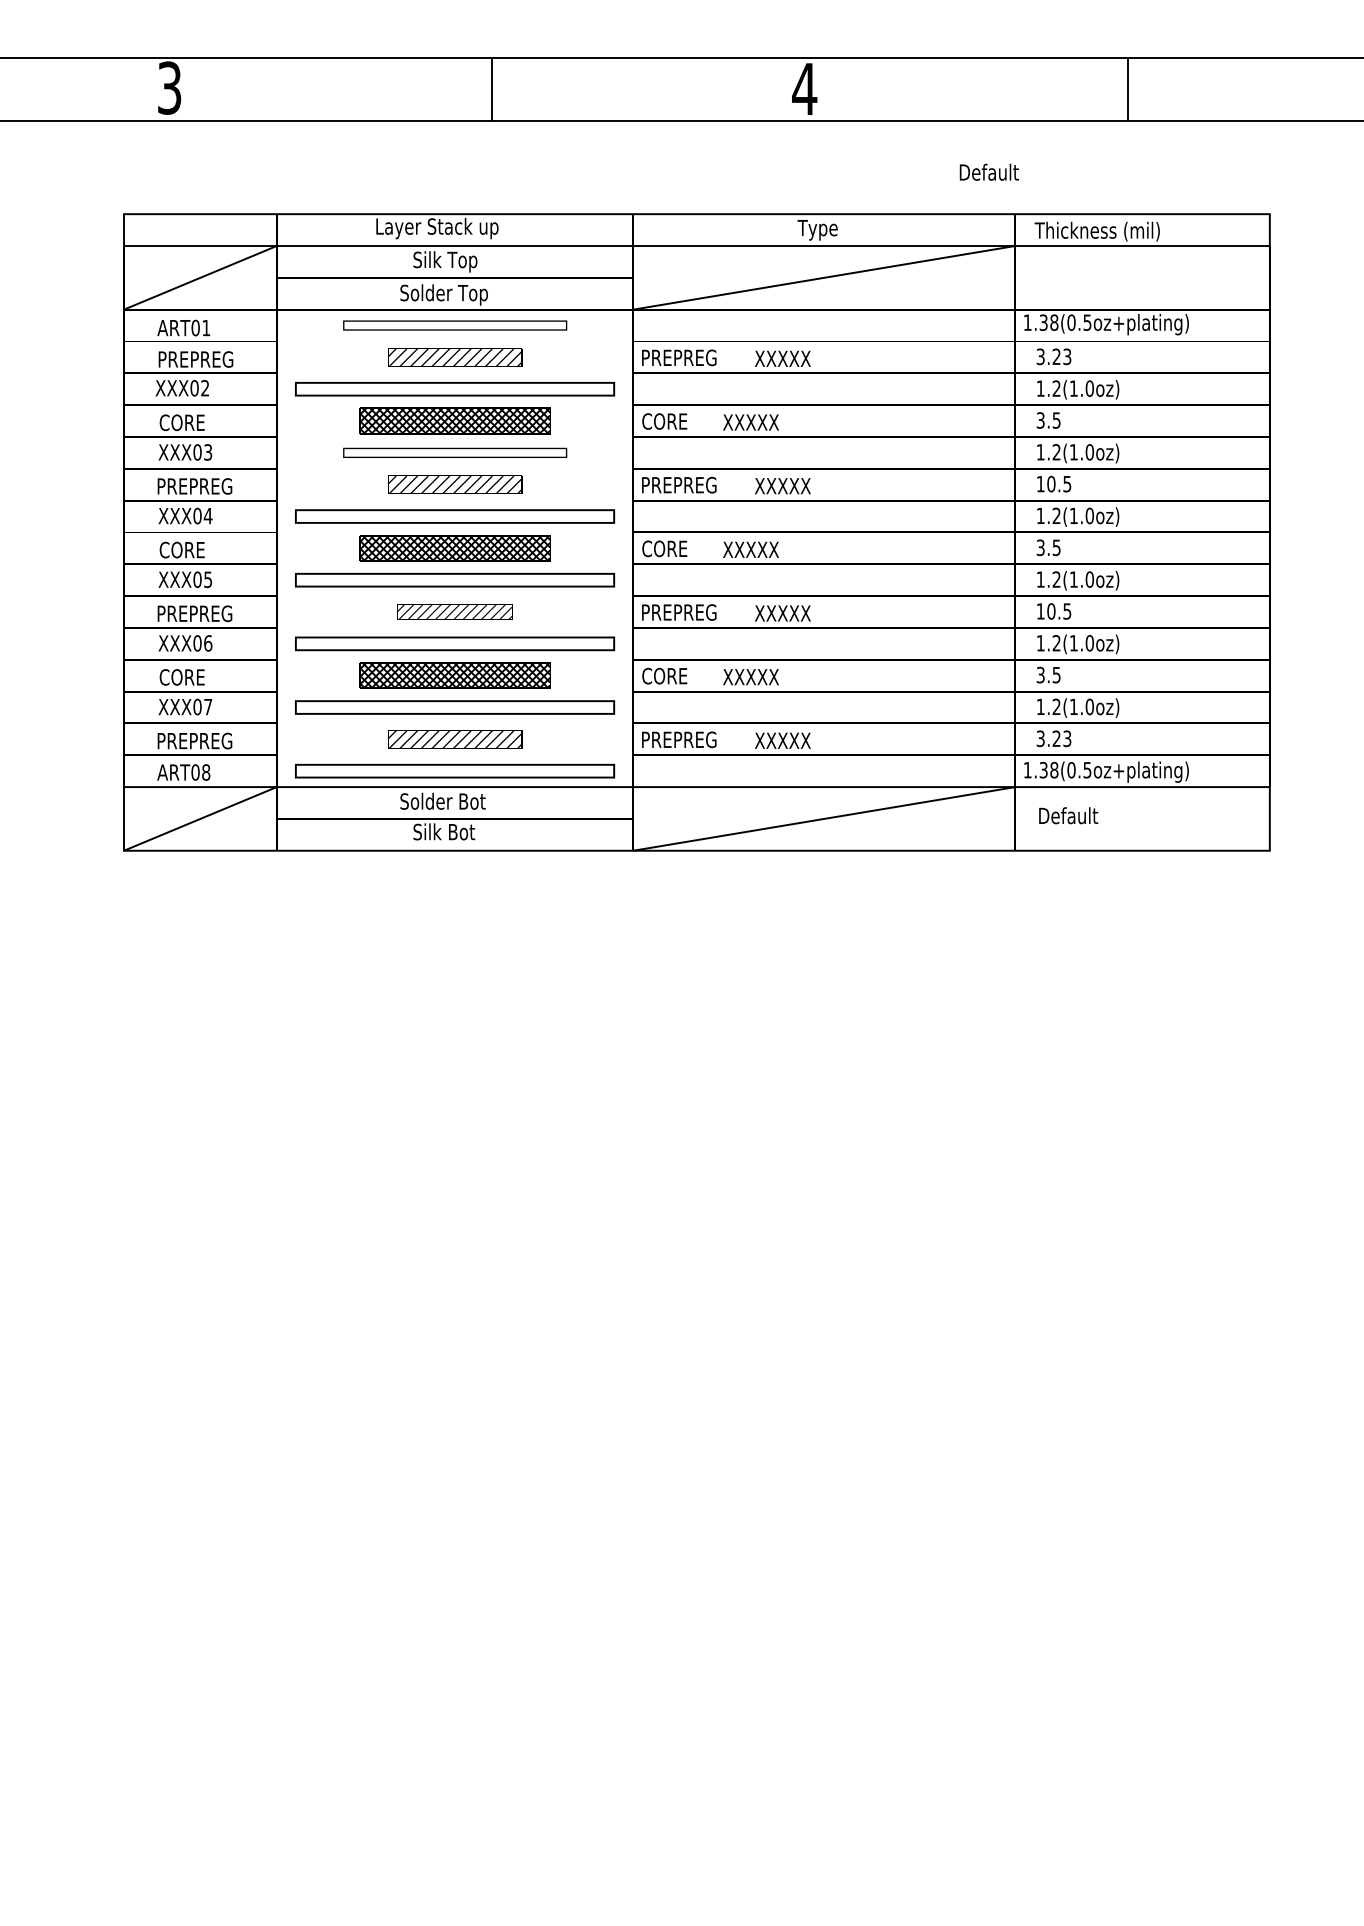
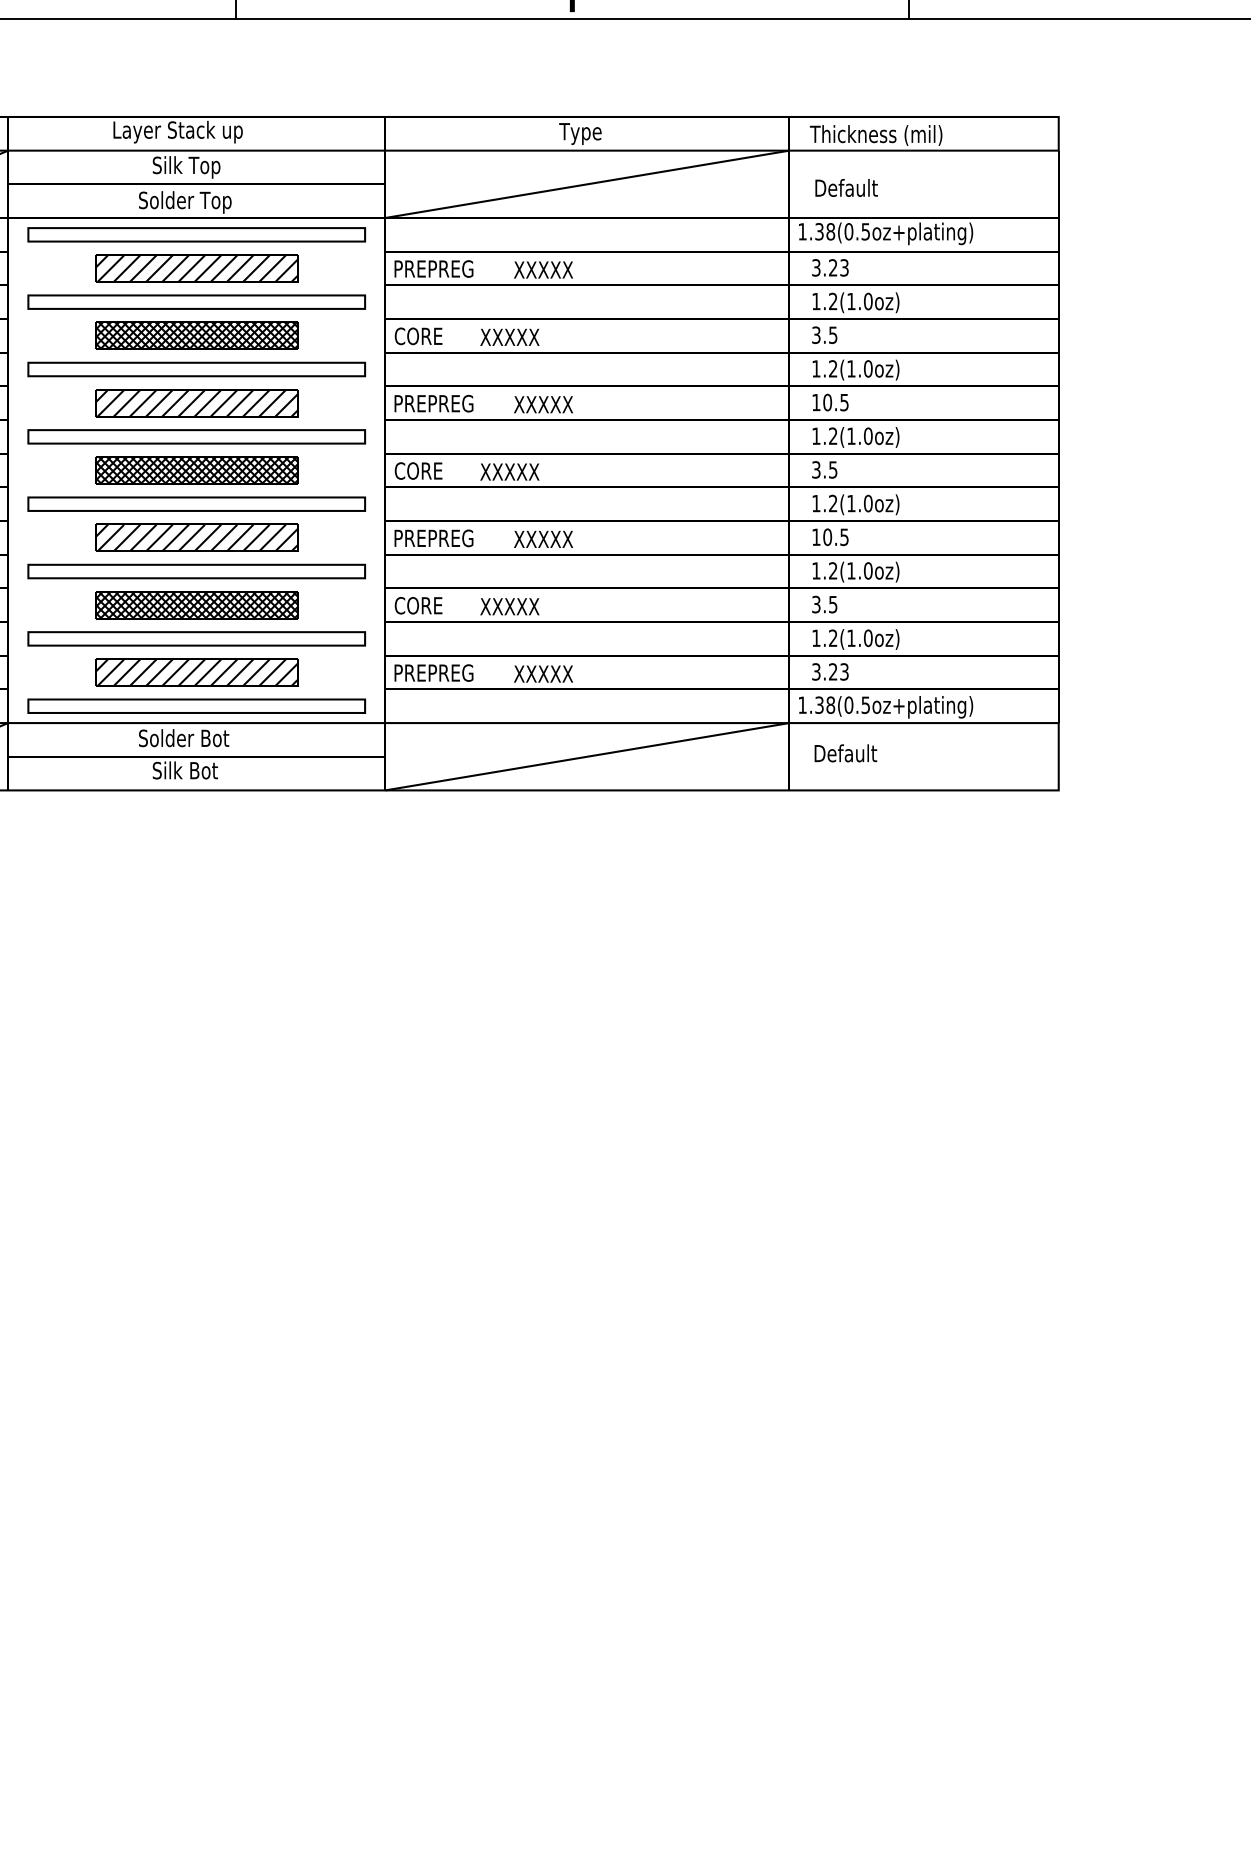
text: (988, 171) -> (845, 187), moved
part: (455, 325) -> (197, 234), size x1.43
part: (454, 357) -> (196, 268), size x1.43
part: (455, 452) -> (197, 369), size x1.43
part: (454, 484) -> (196, 402), size x1.43
part: (454, 611) -> (196, 537), size x1.67
part: (454, 739) -> (196, 672), size x1.43

